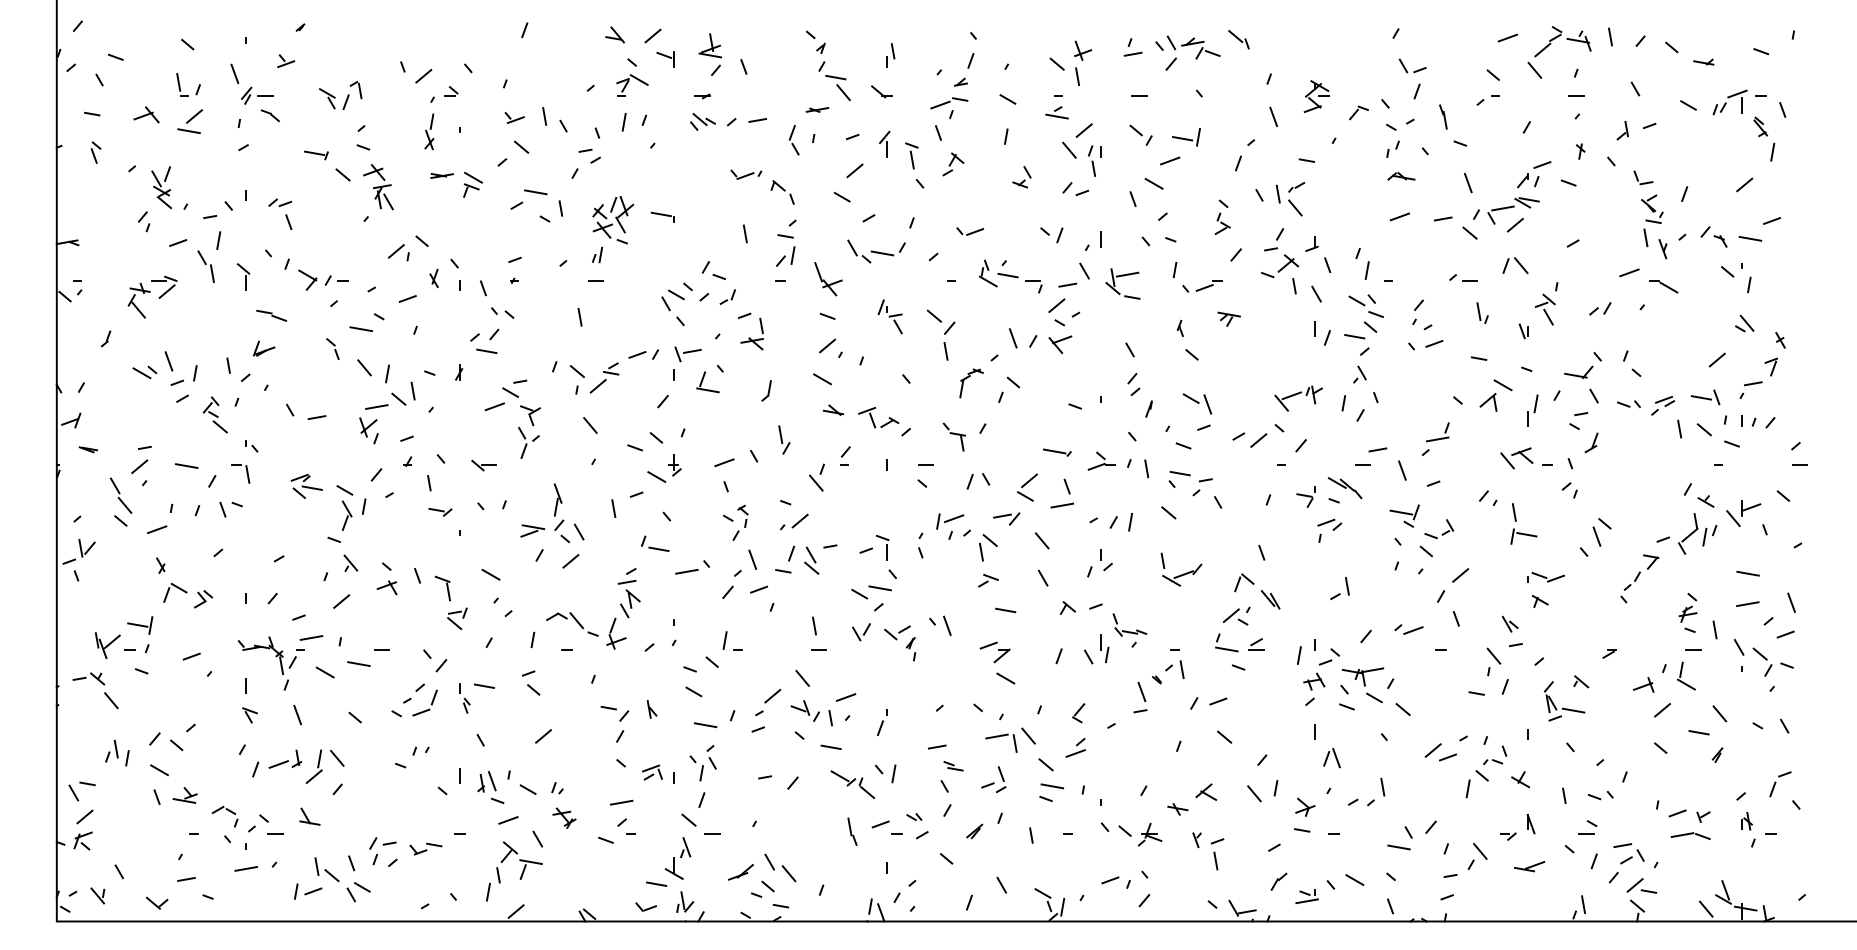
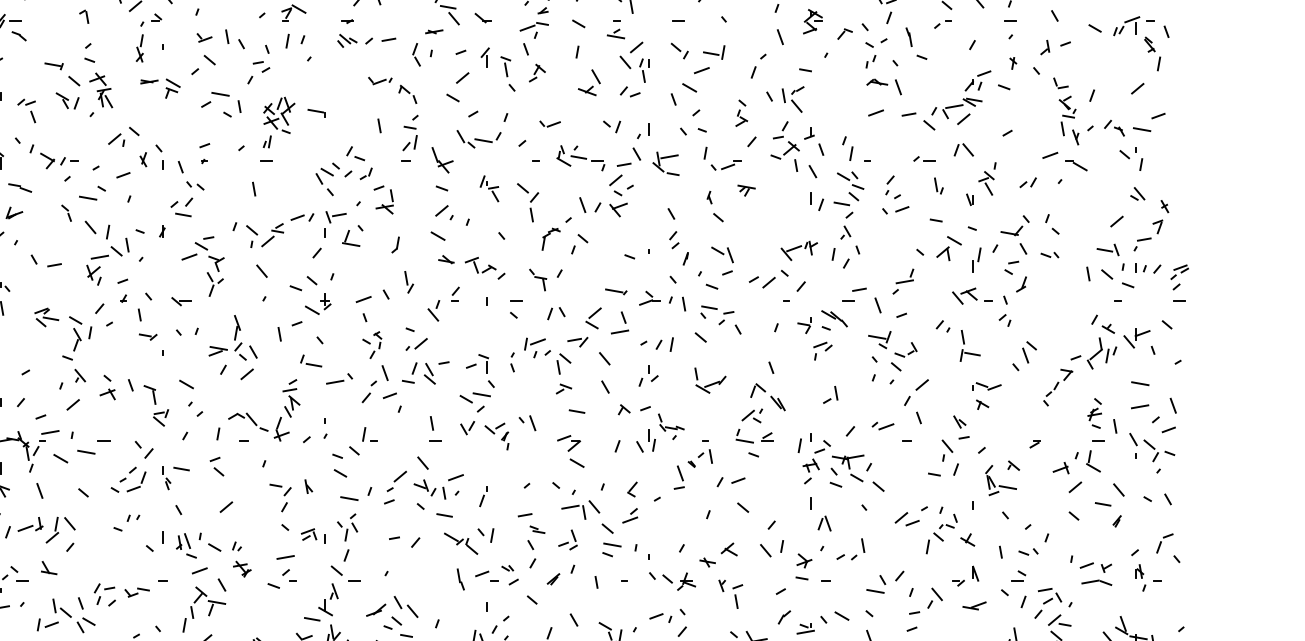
part: (334, 98) -> (67, 100), moved
part: (1021, 177) -> (589, 83), size x1.6
line: (1468, 182) -> (898, 86), moved
part: (1663, 405) -> (1180, 272), moved

